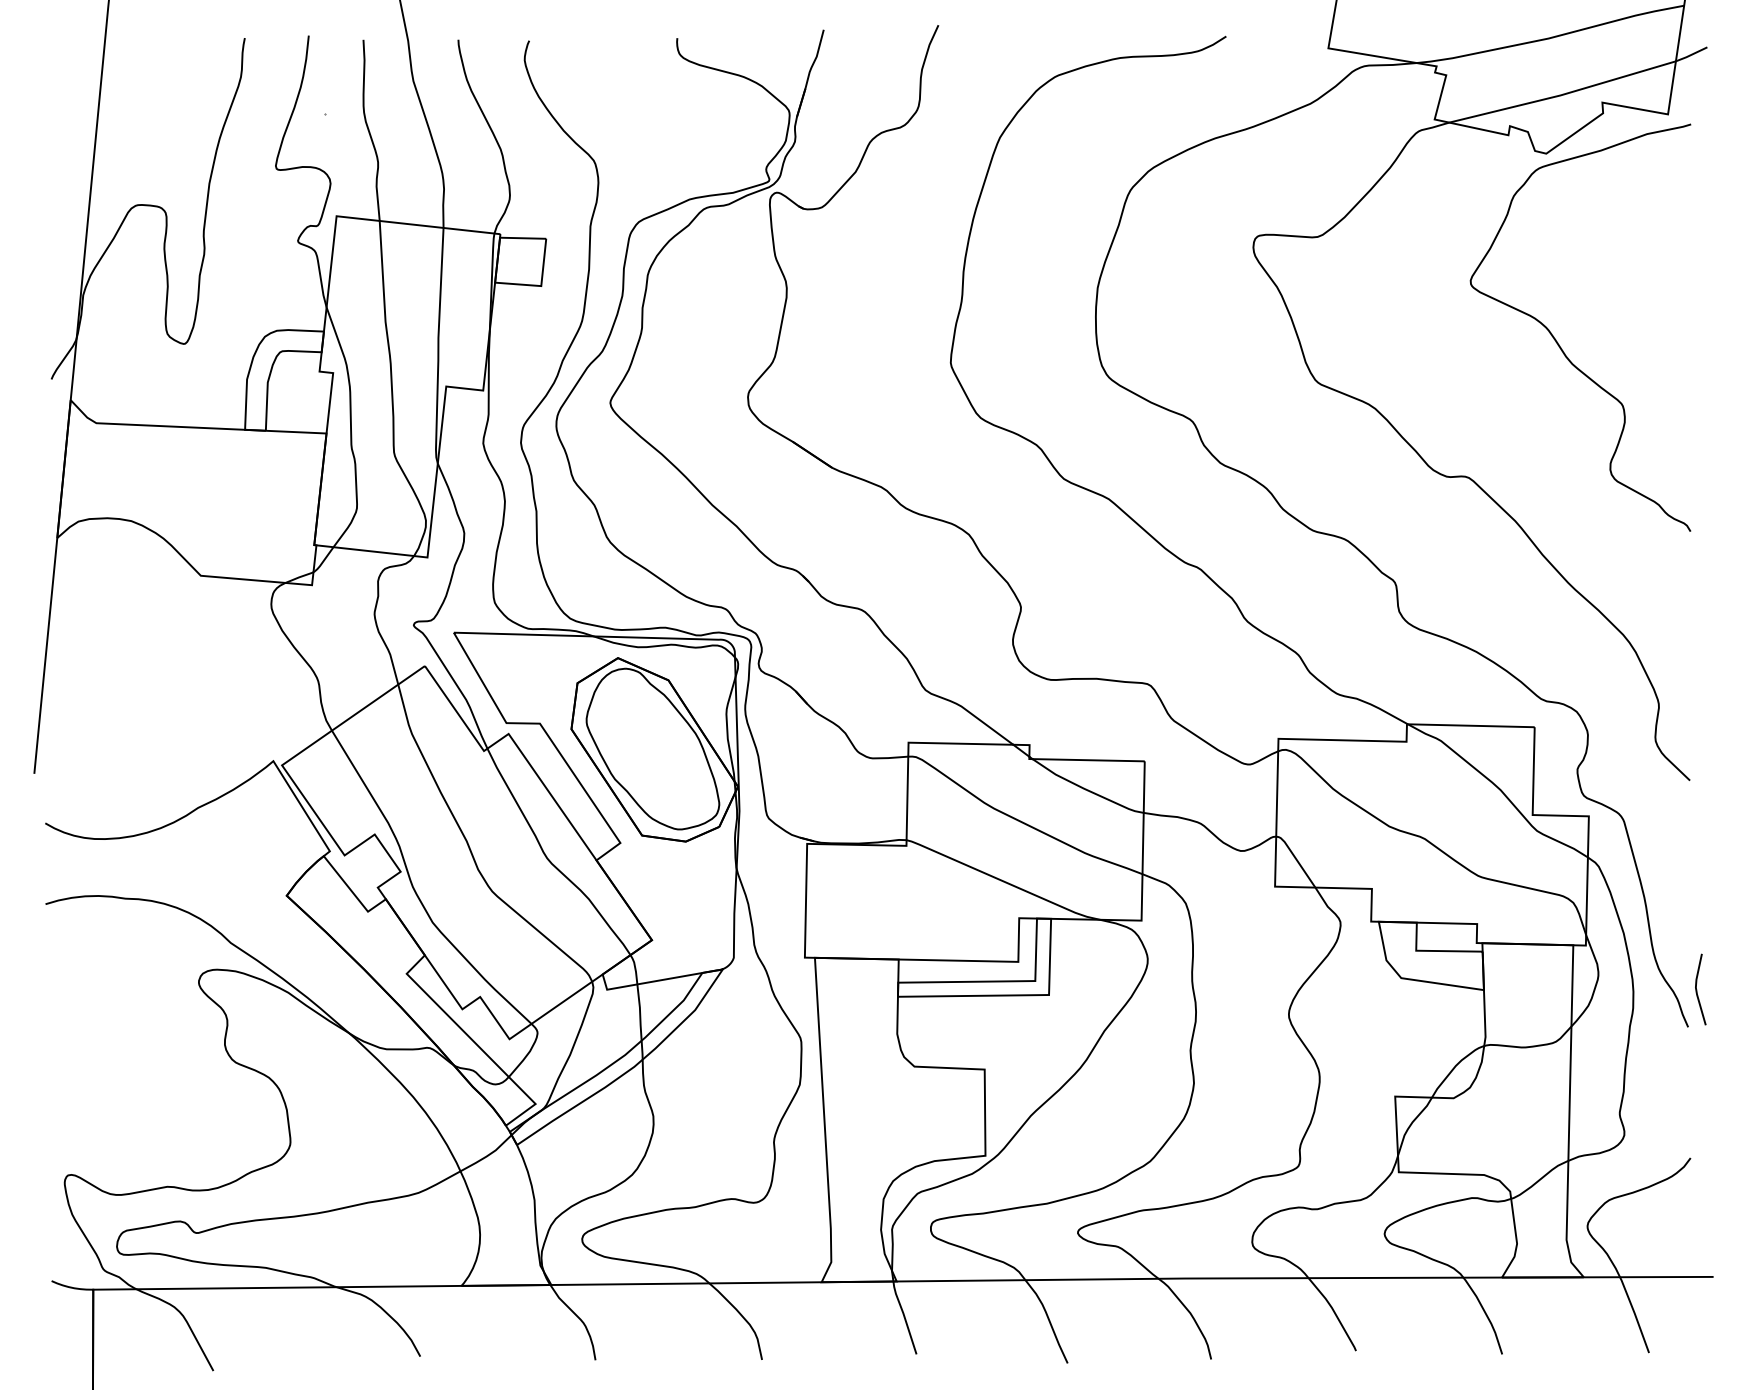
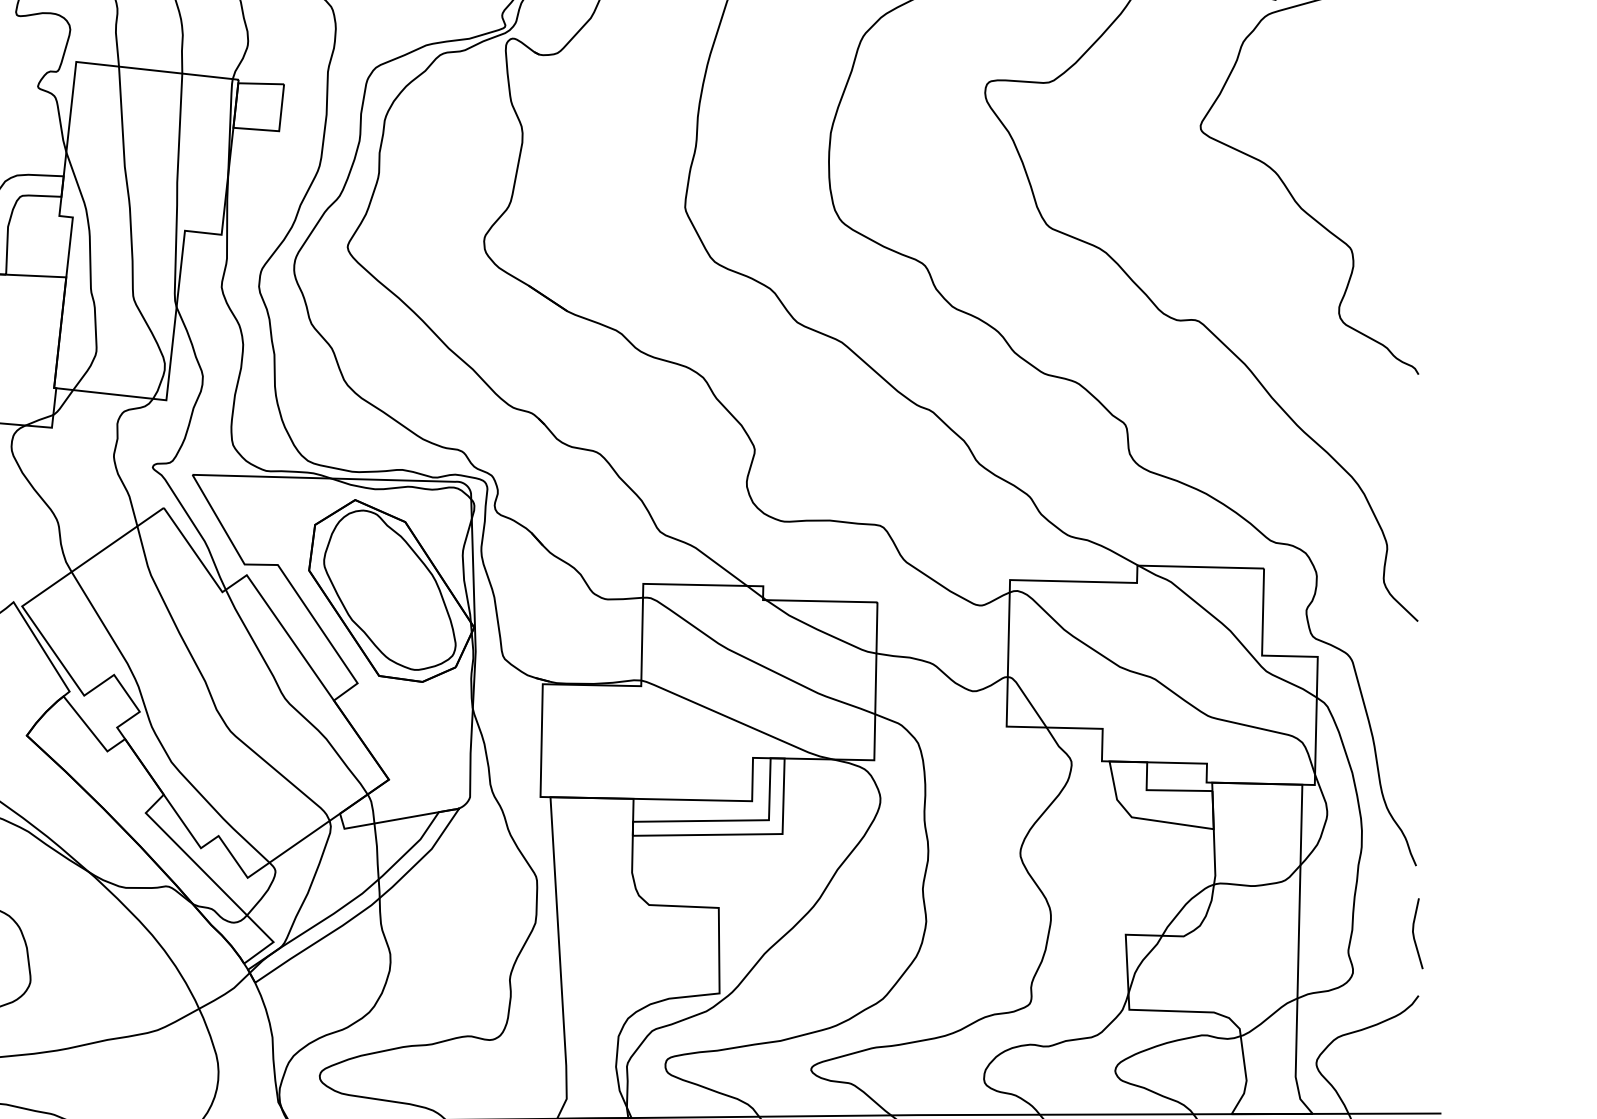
line: (1697, 989) -> (1414, 933), moved

